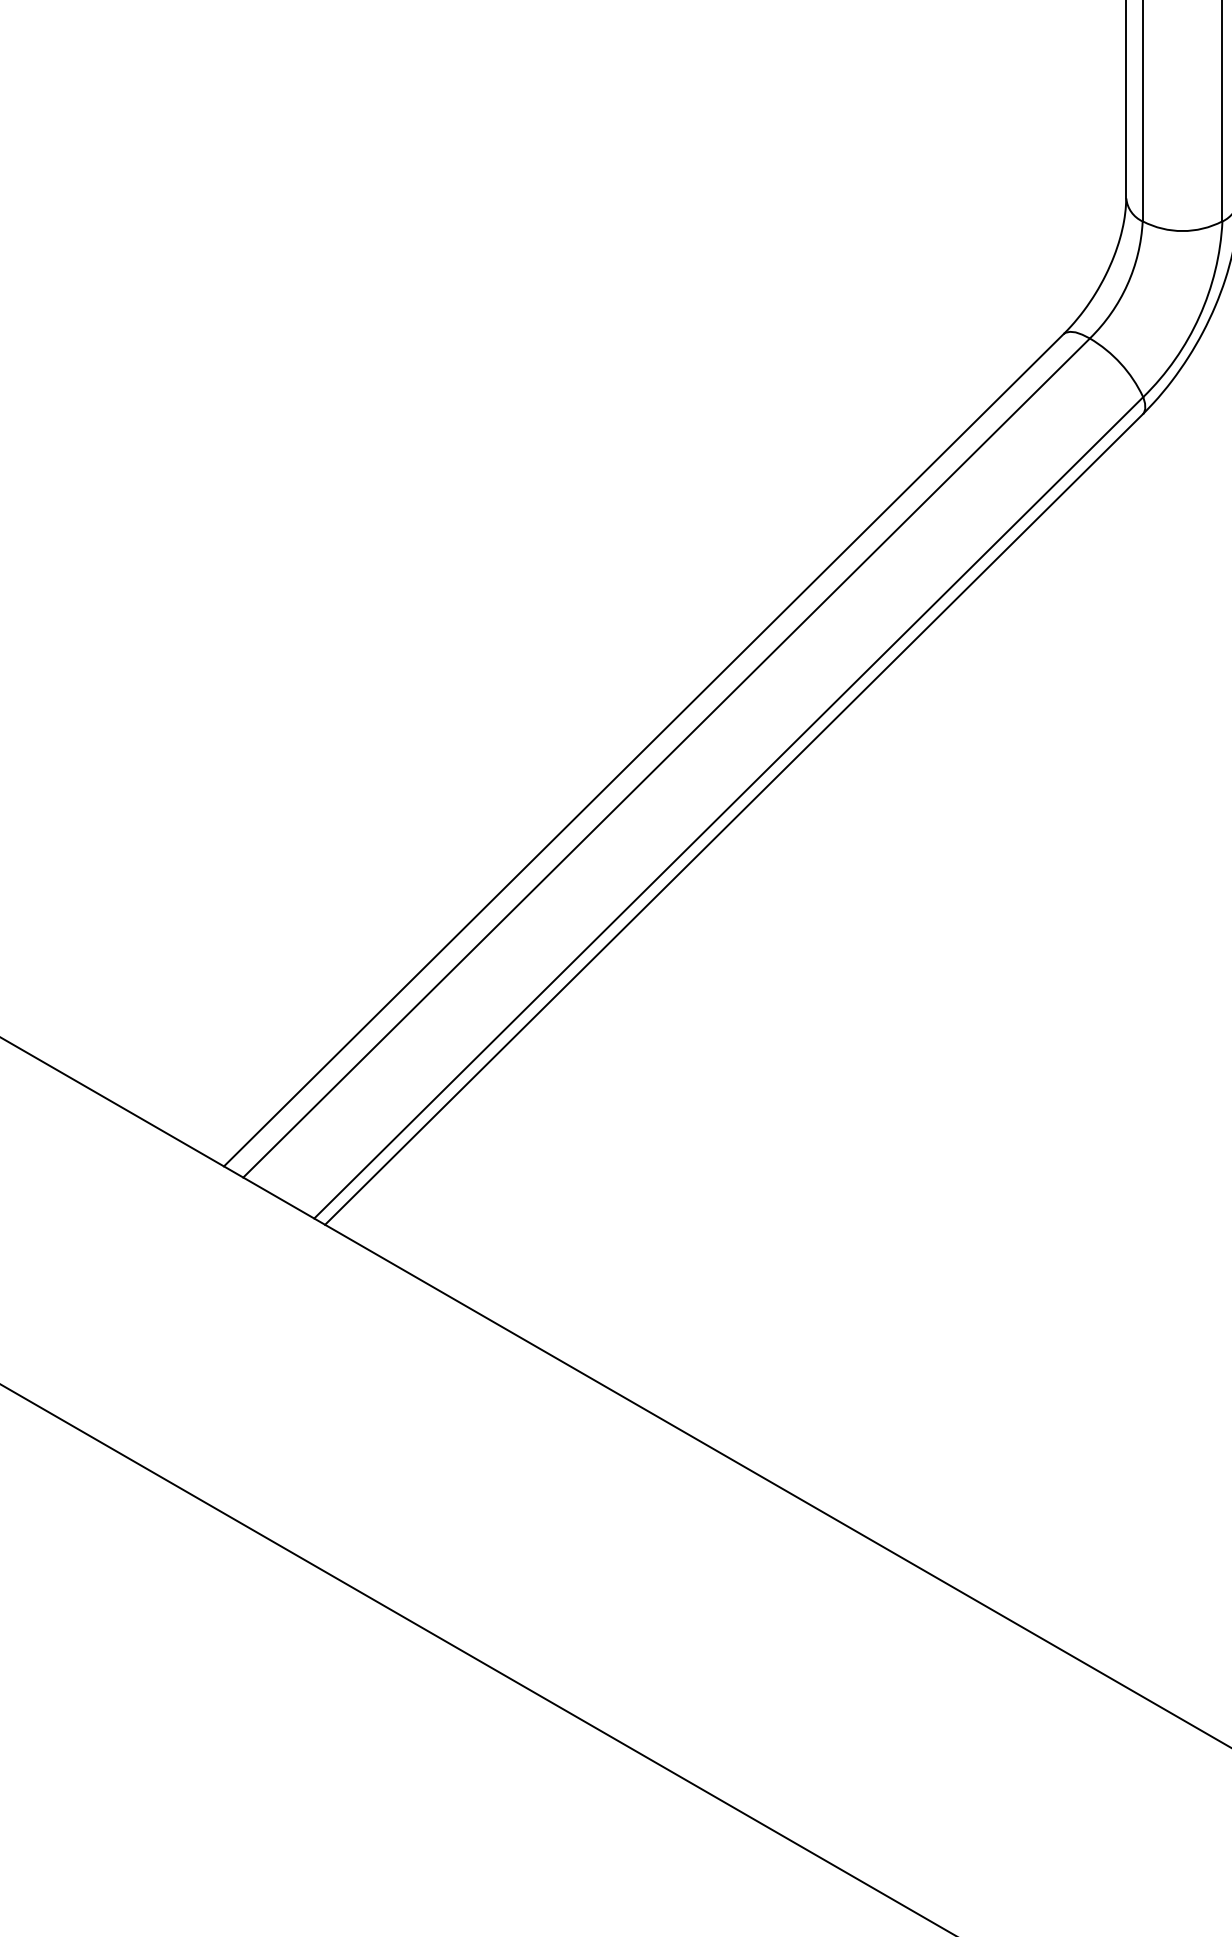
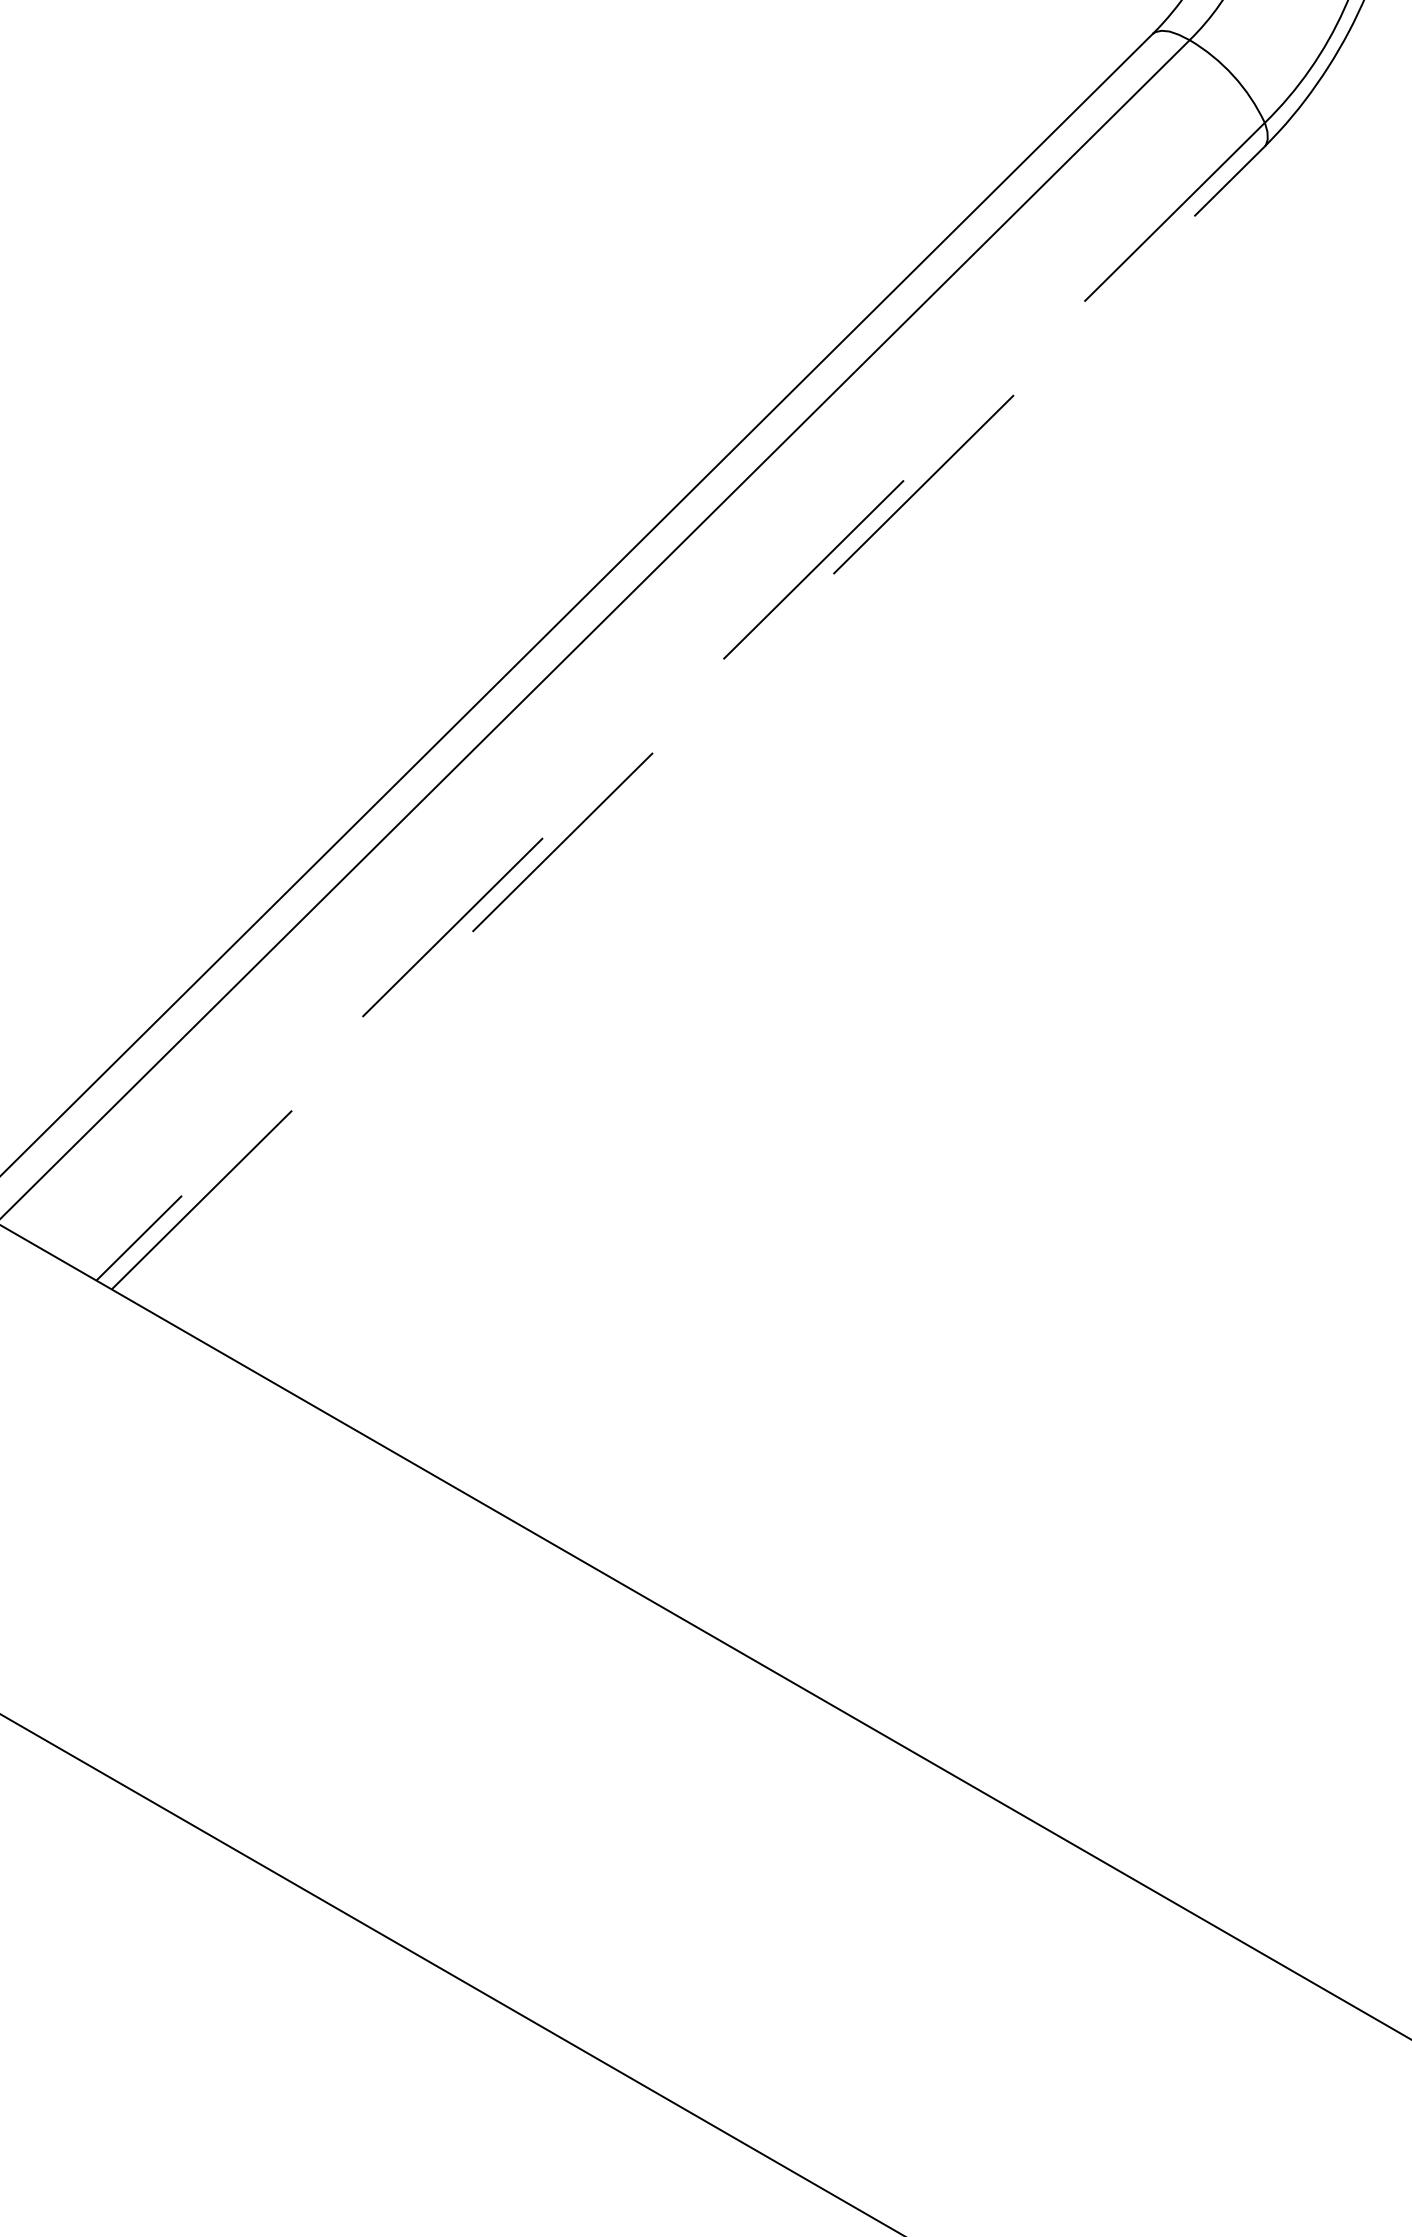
line: (728, 807) -> (680, 701), solid -> dashed
line: (734, 819) -> (688, 718), solid -> dashed

